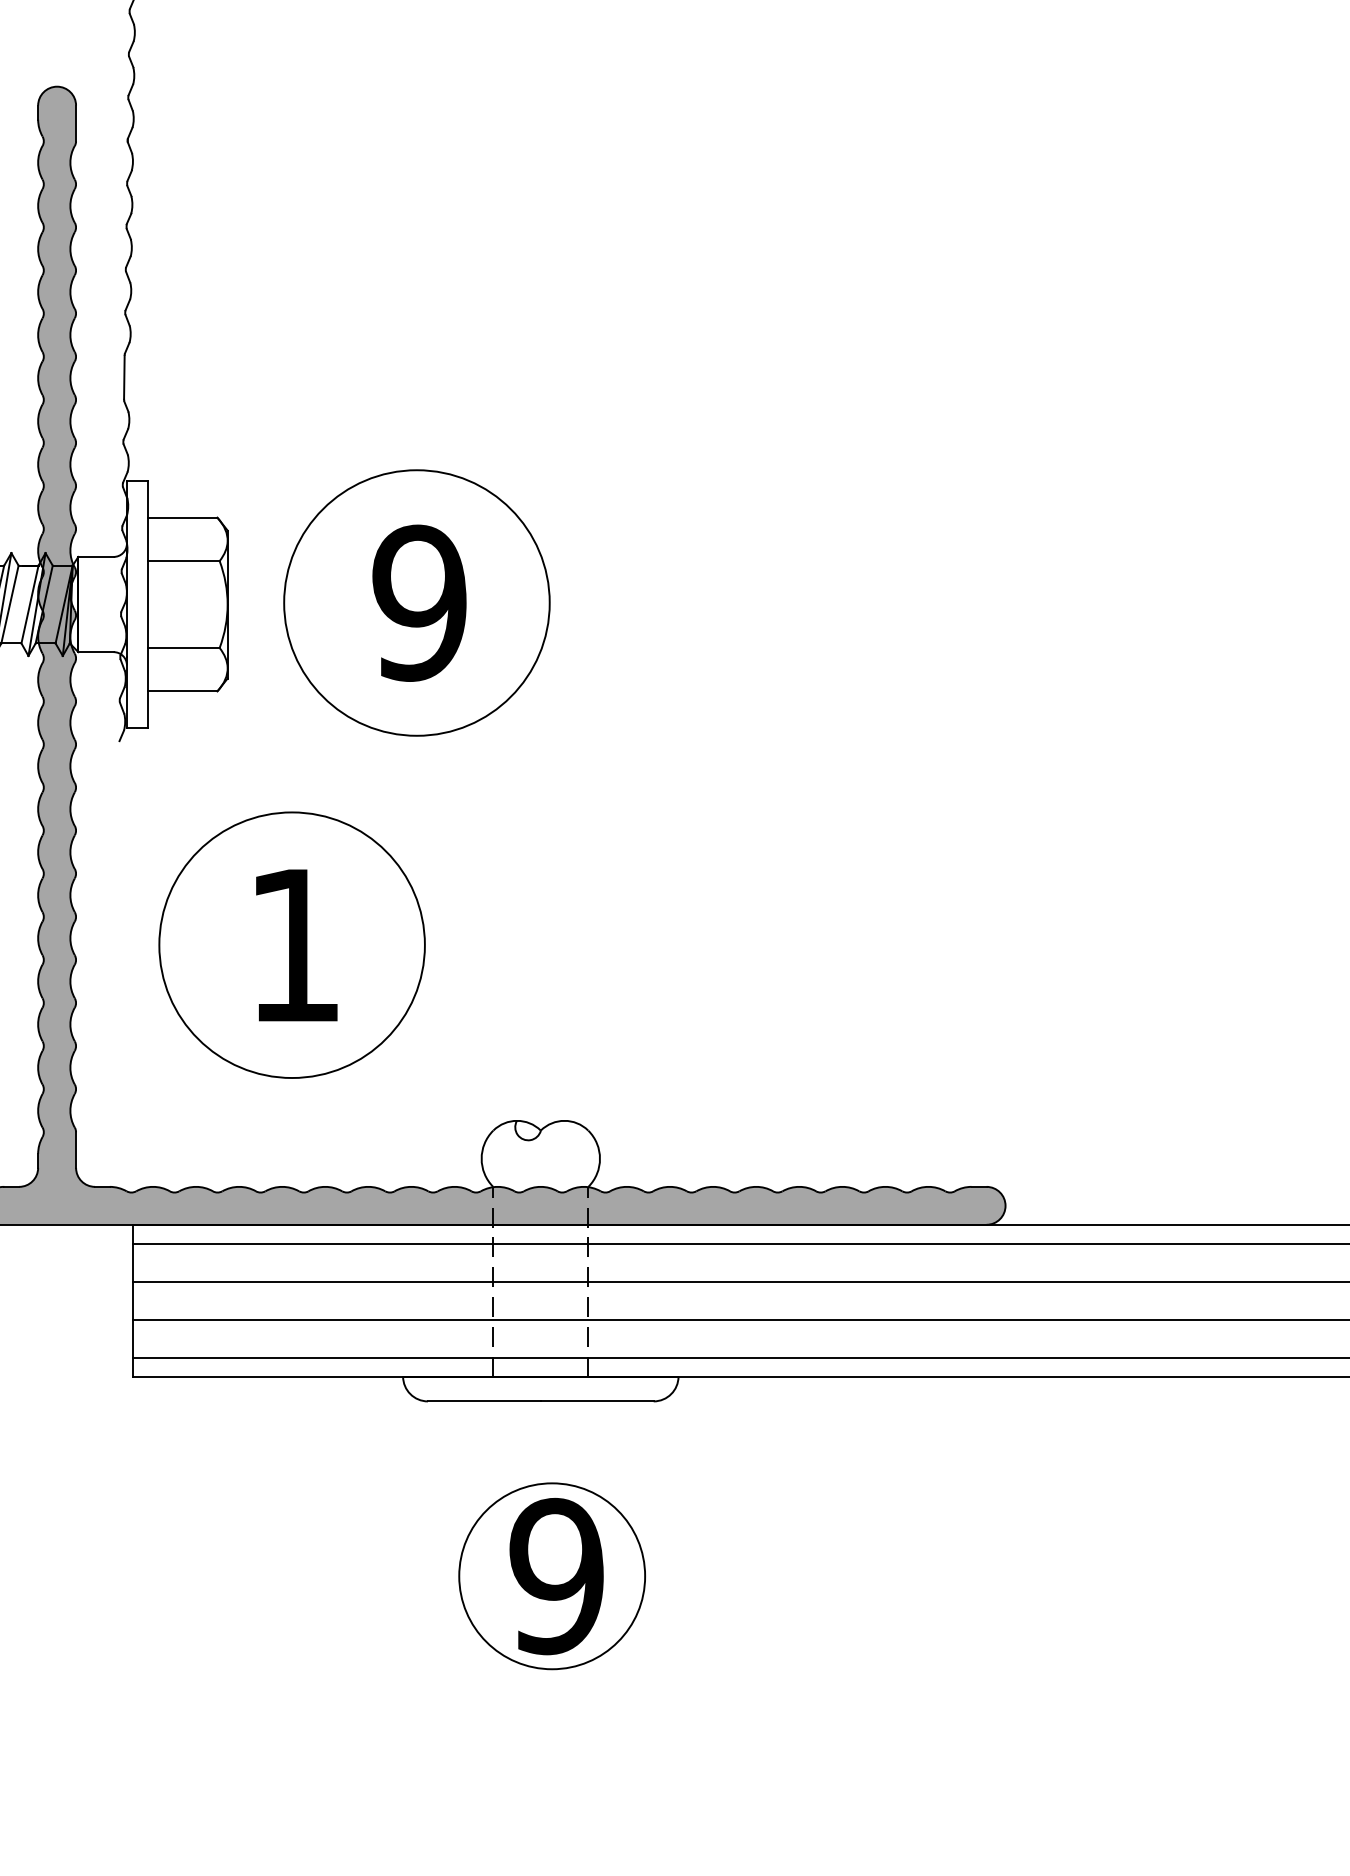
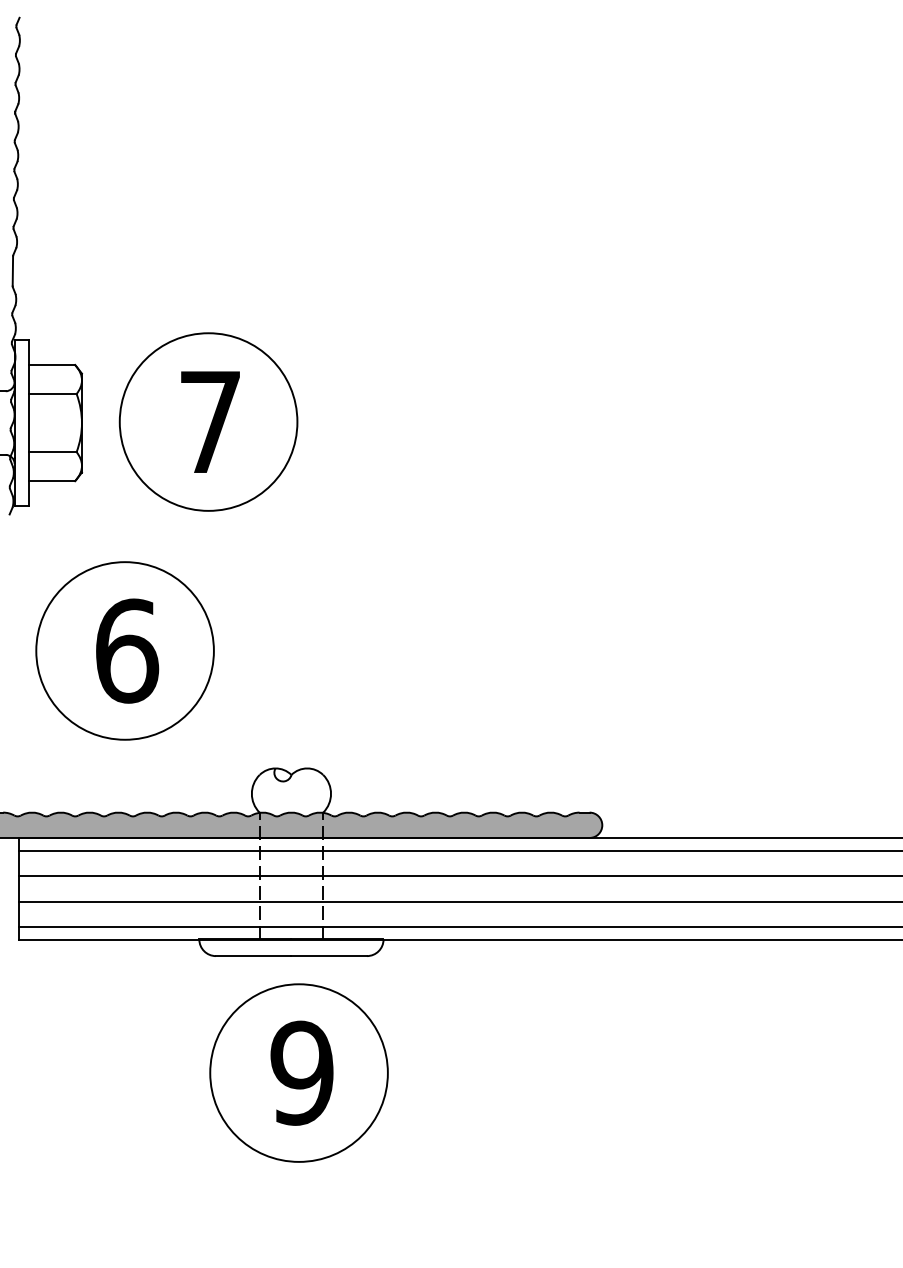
text: (418, 602) -> (209, 421), 9 -> 7
text: (295, 944) -> (127, 650), 1 -> 6
circle: (551, 1575) -> (298, 1072), size x1.43

